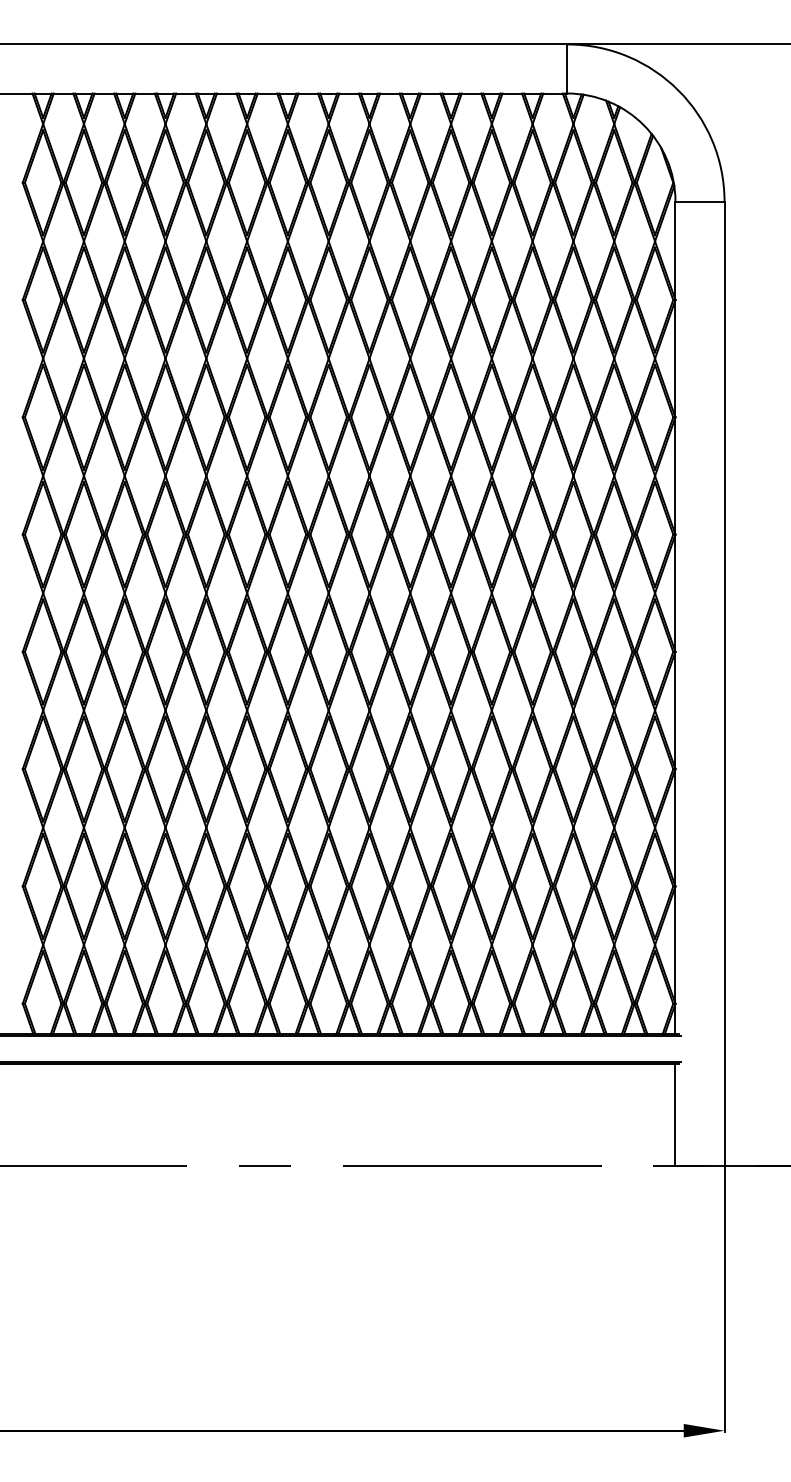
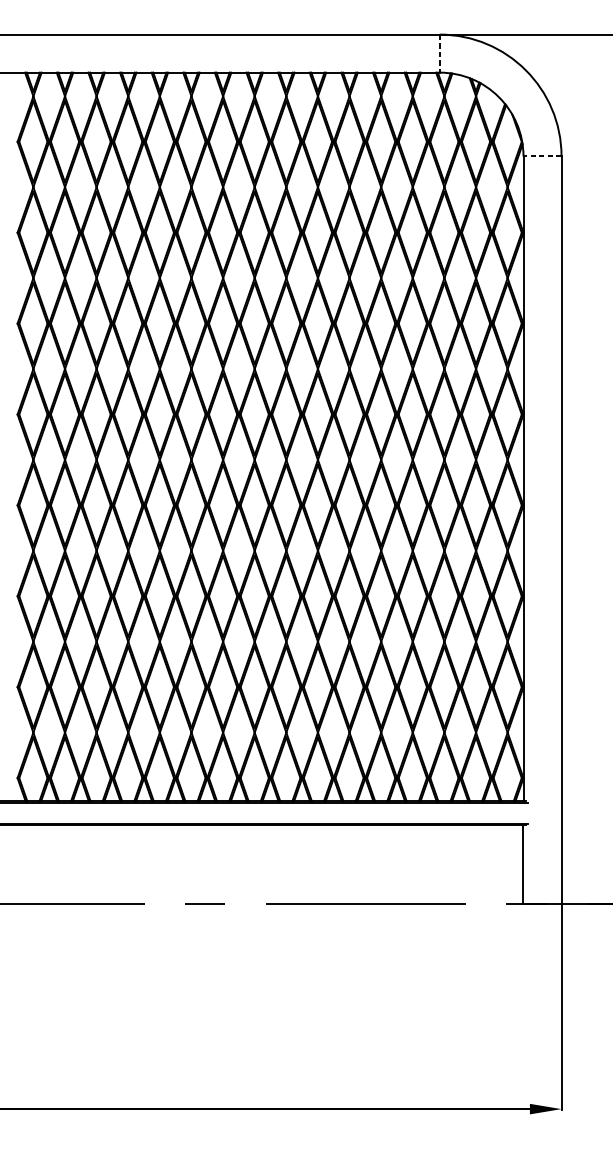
line: (567, 68) -> (439, 53), solid -> dashed
line: (700, 201) -> (542, 156), solid -> dashed

